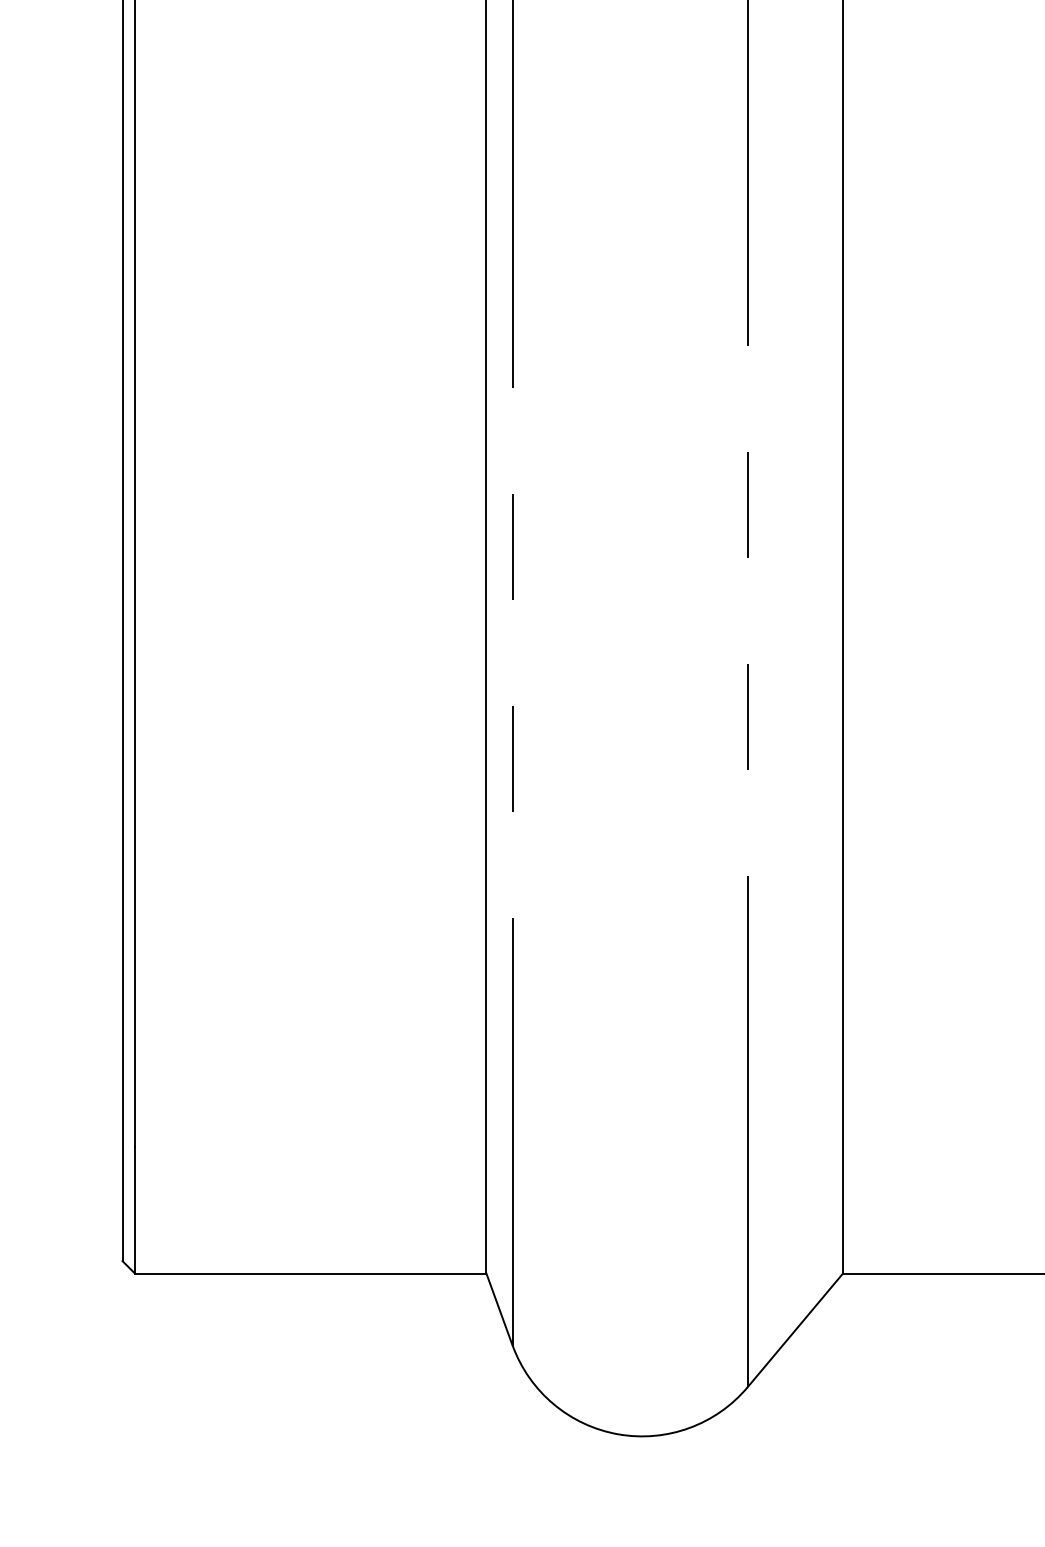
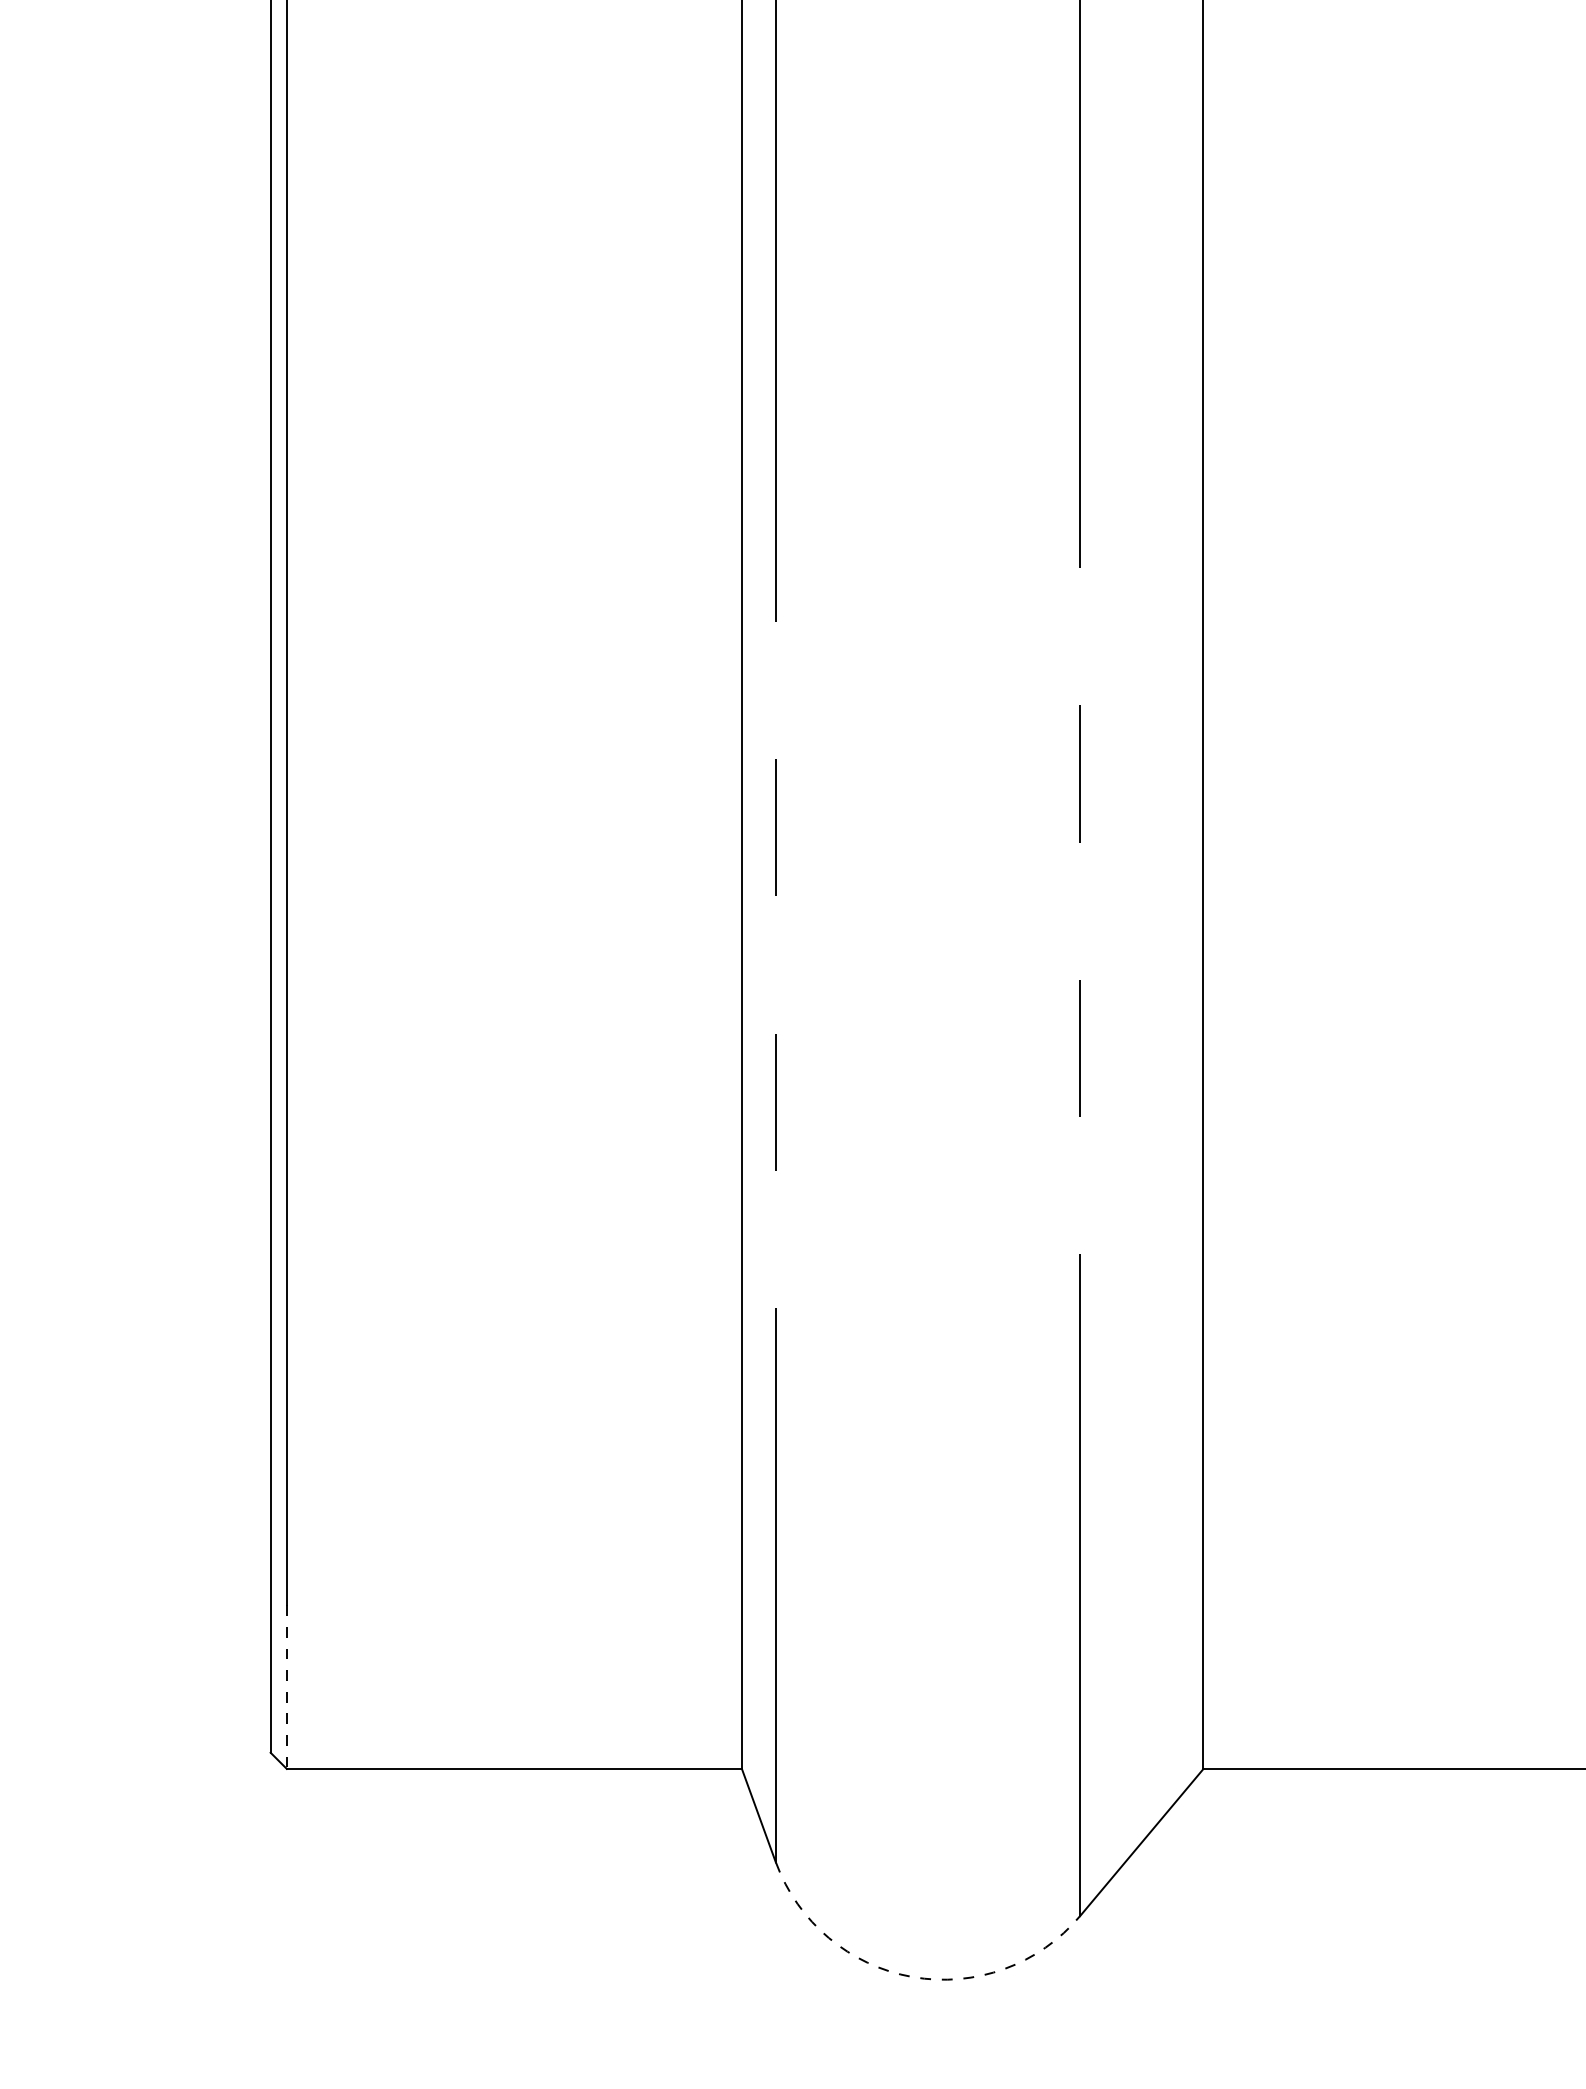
line: (134, 1210) -> (286, 1687), solid -> dashed
arc: (618, 1434) -> (912, 1977), solid -> dashed

